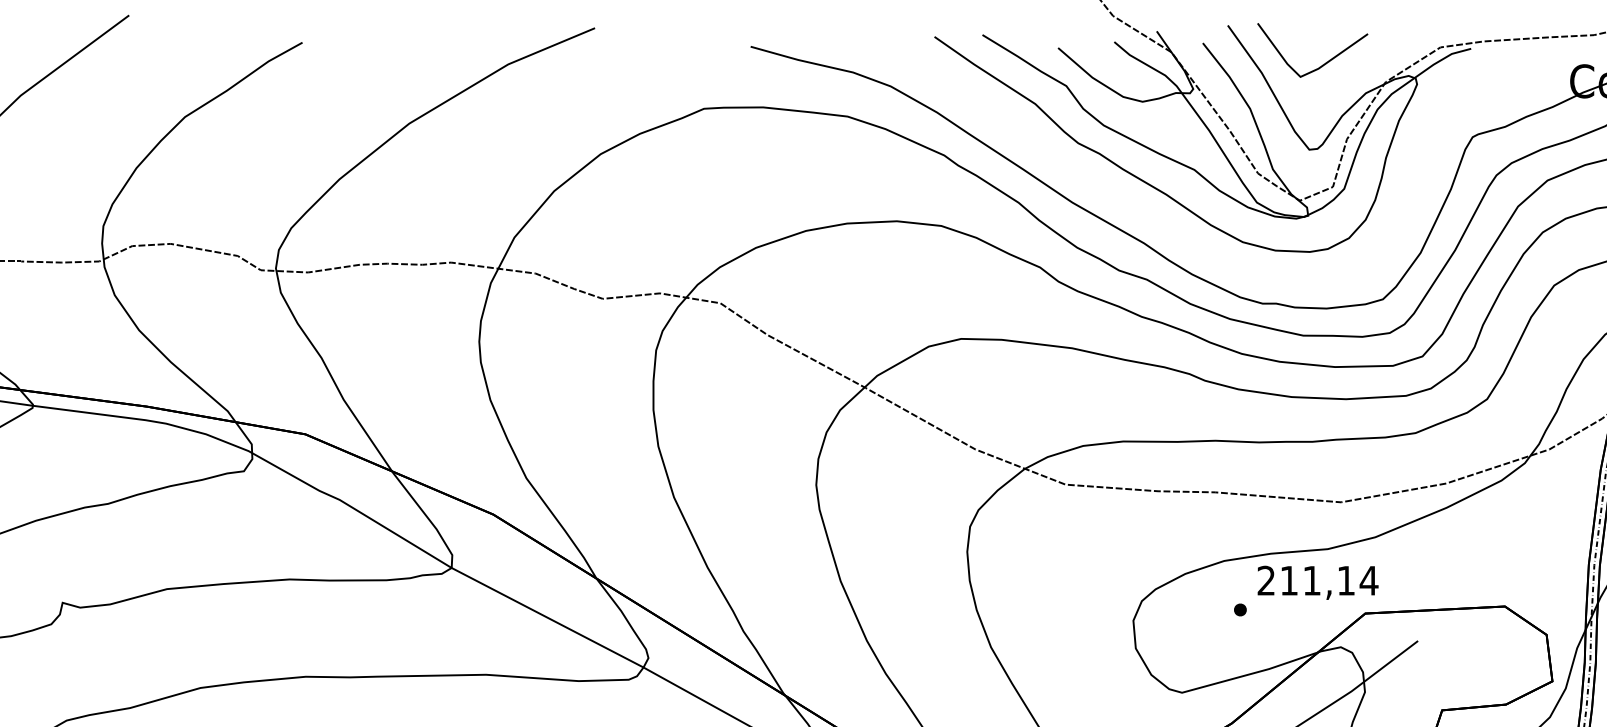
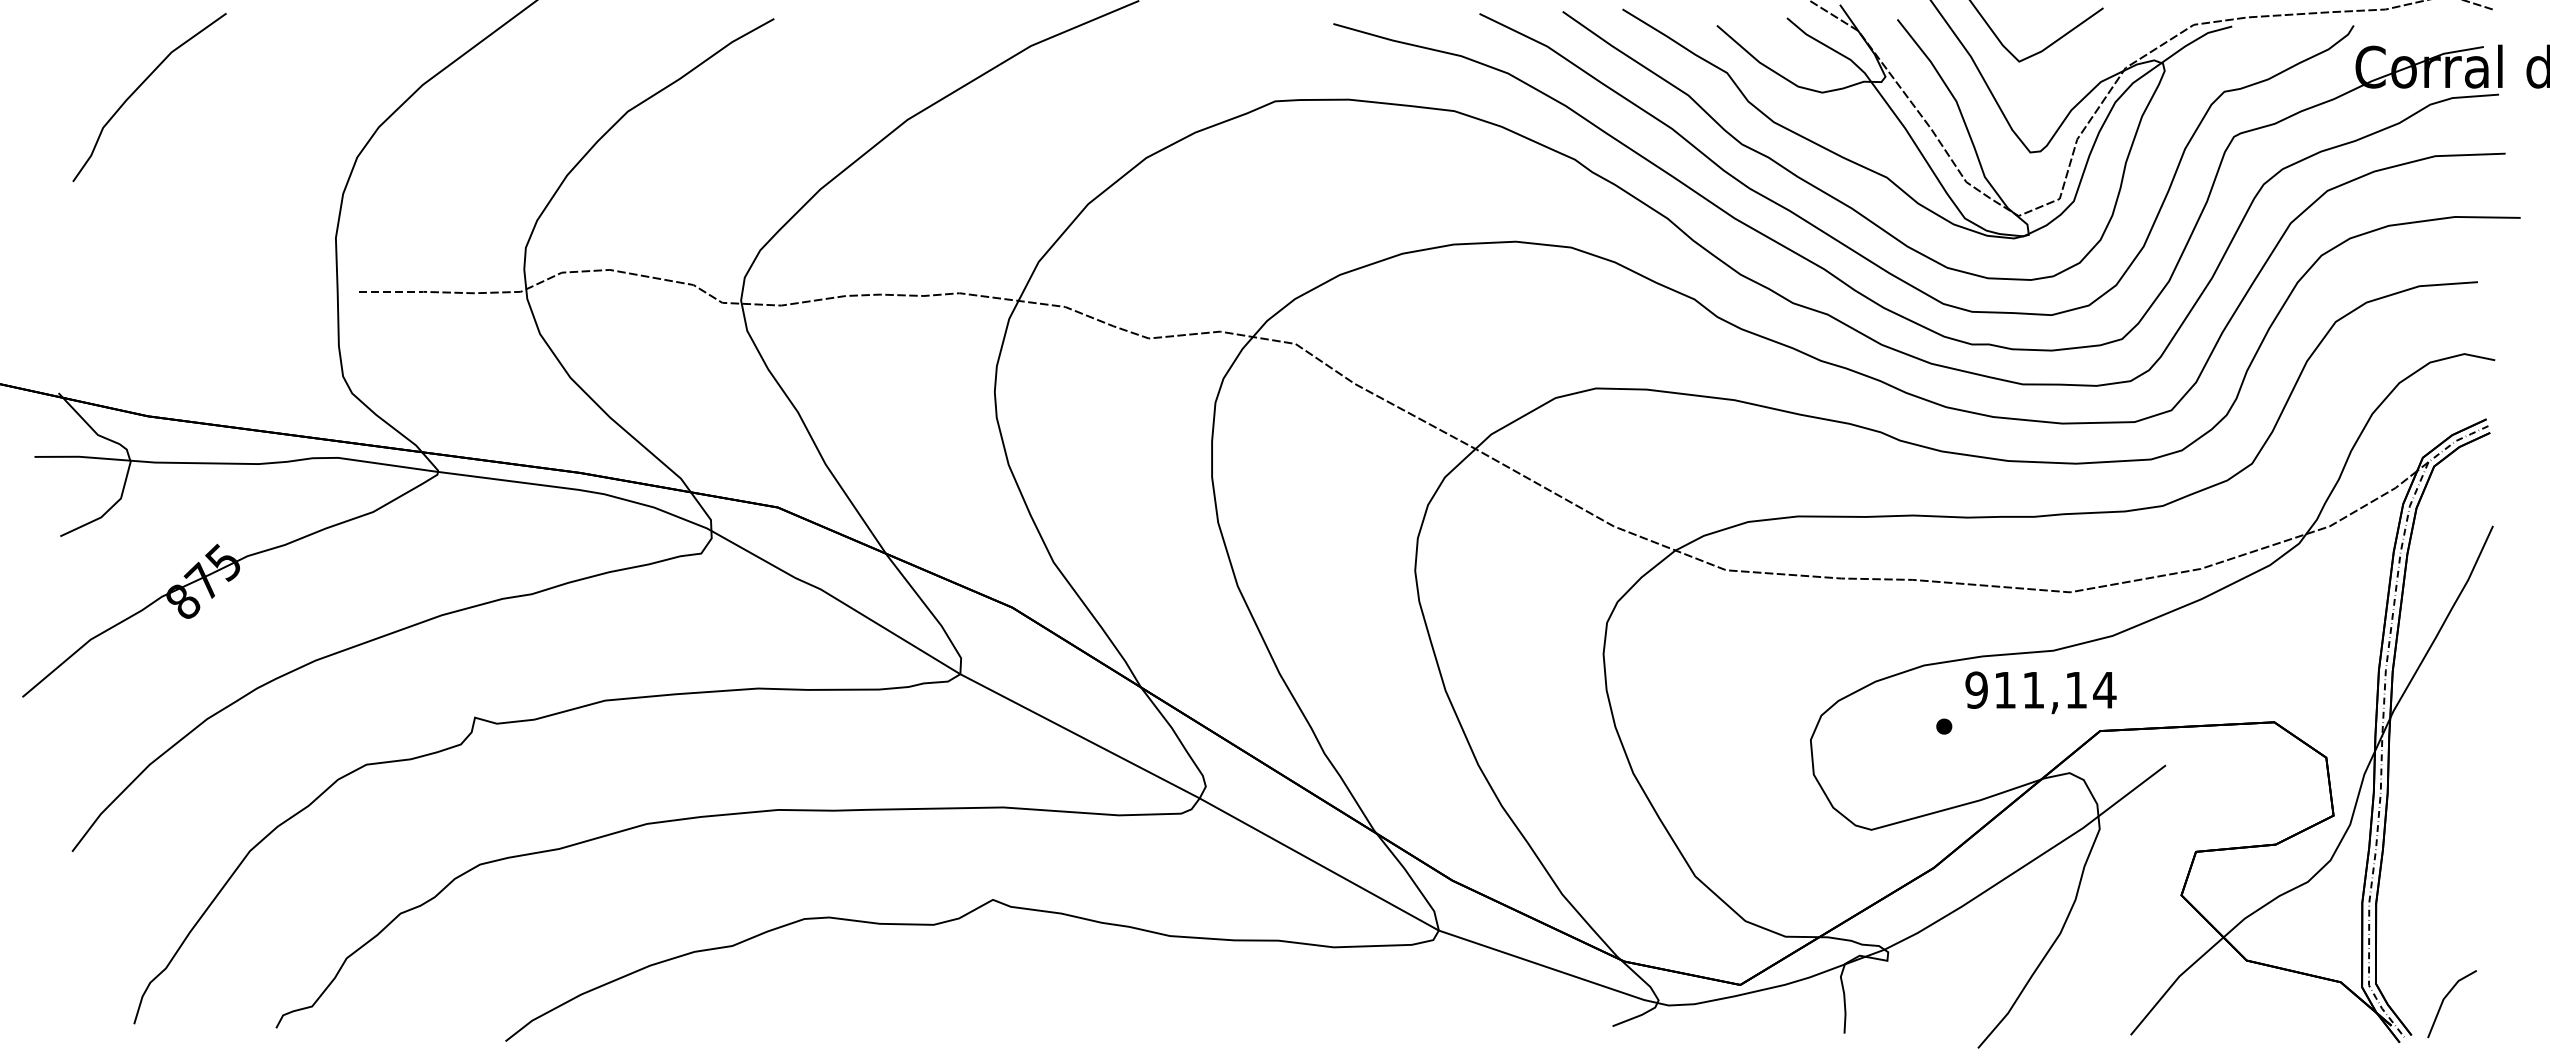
curve: (1175, 232) -> (1863, 255), added
text: (1266, 580) -> (1976, 689), 211,14 -> 911,14

